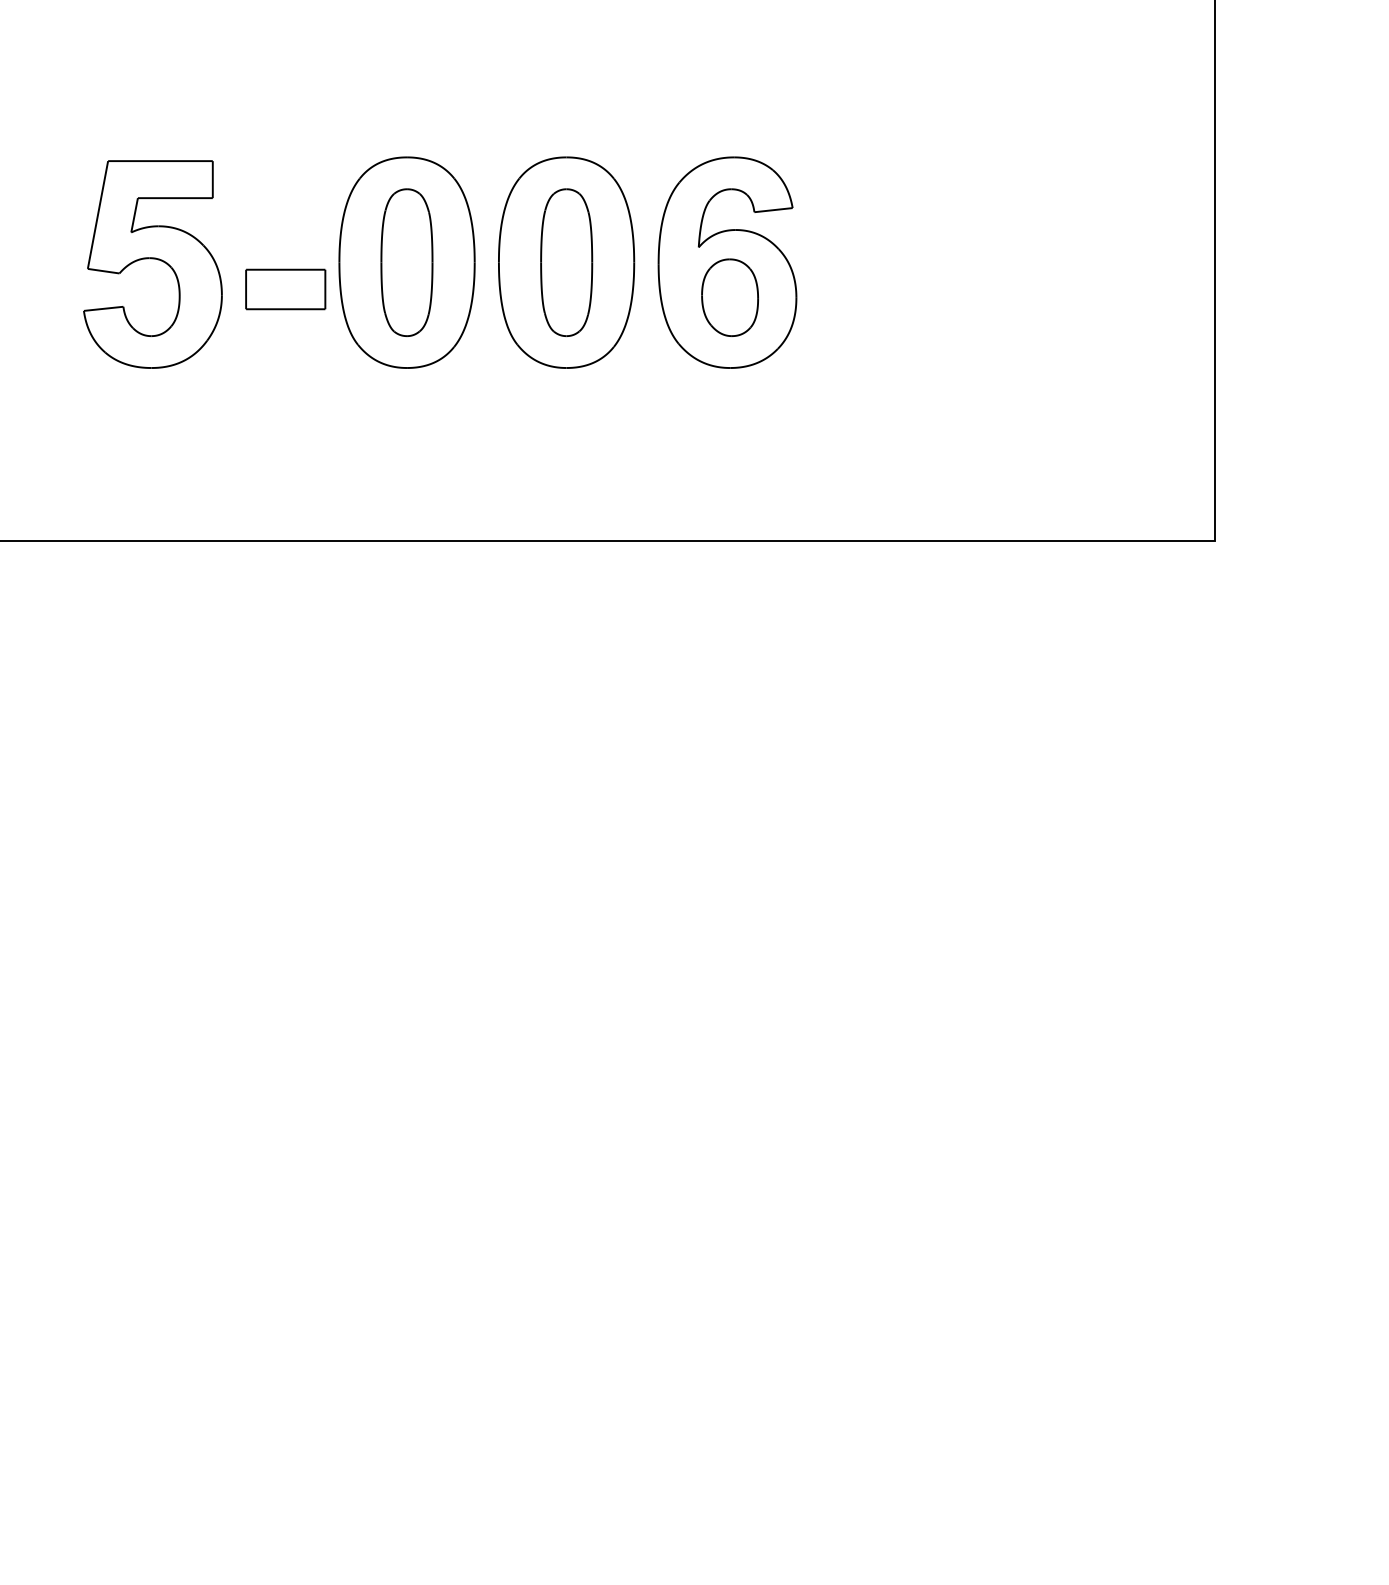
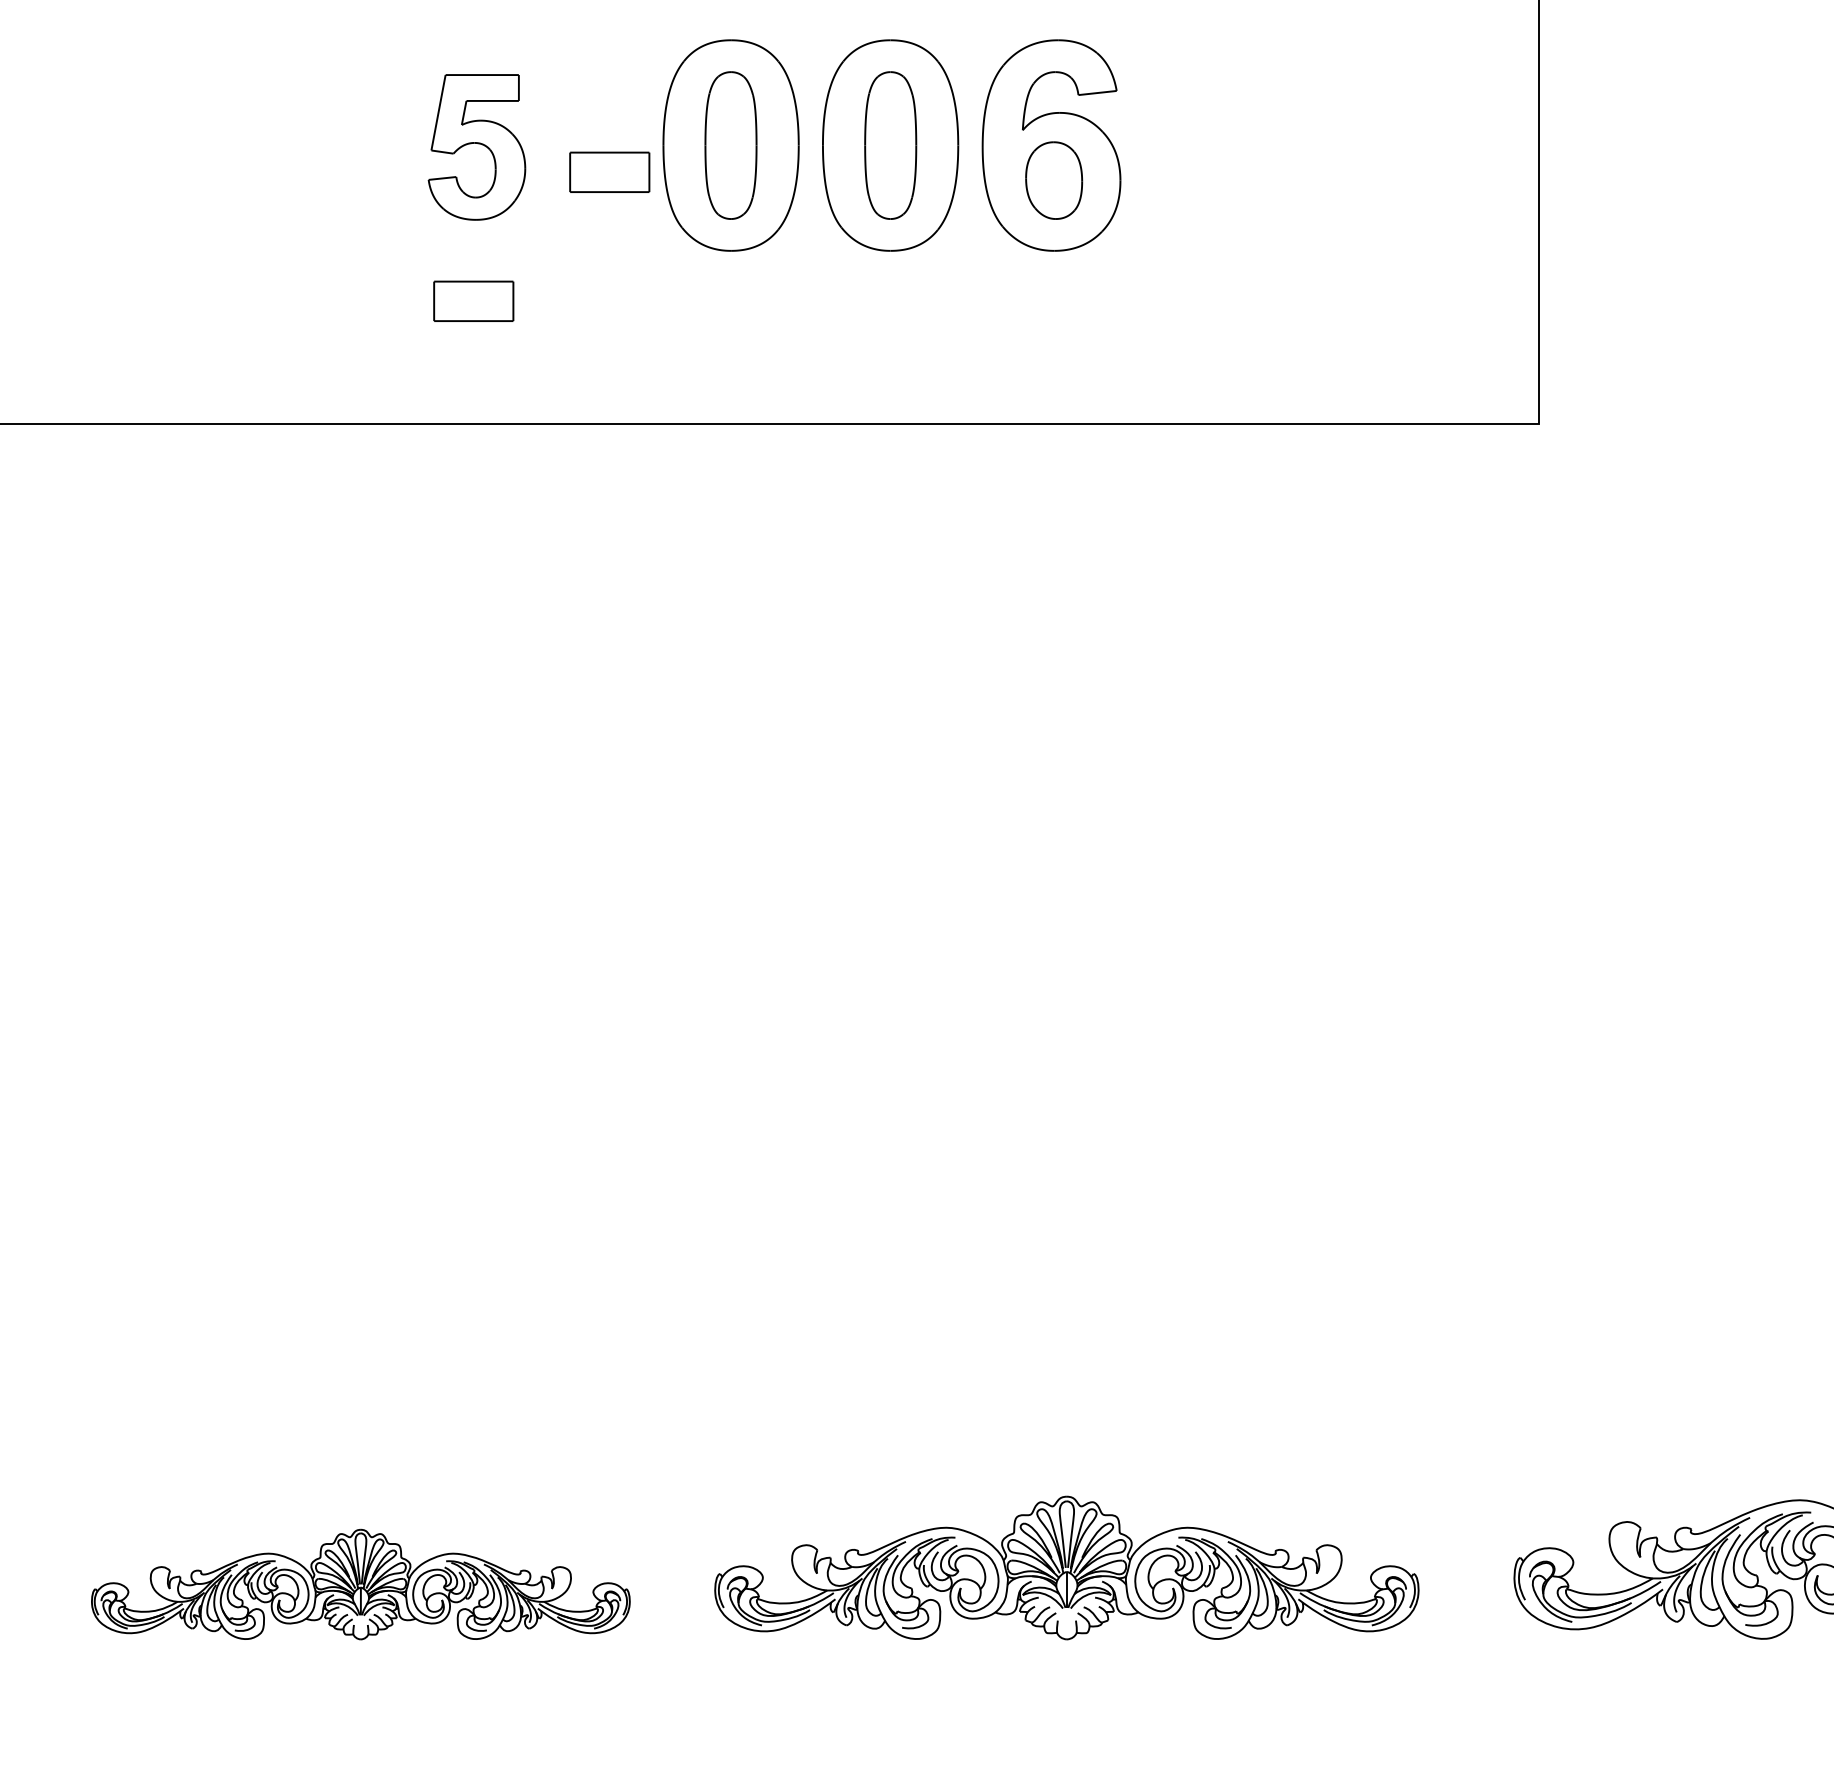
part: (152, 264) -> (476, 147), size x0.7
part: (149, 417) -> (473, 300), added

